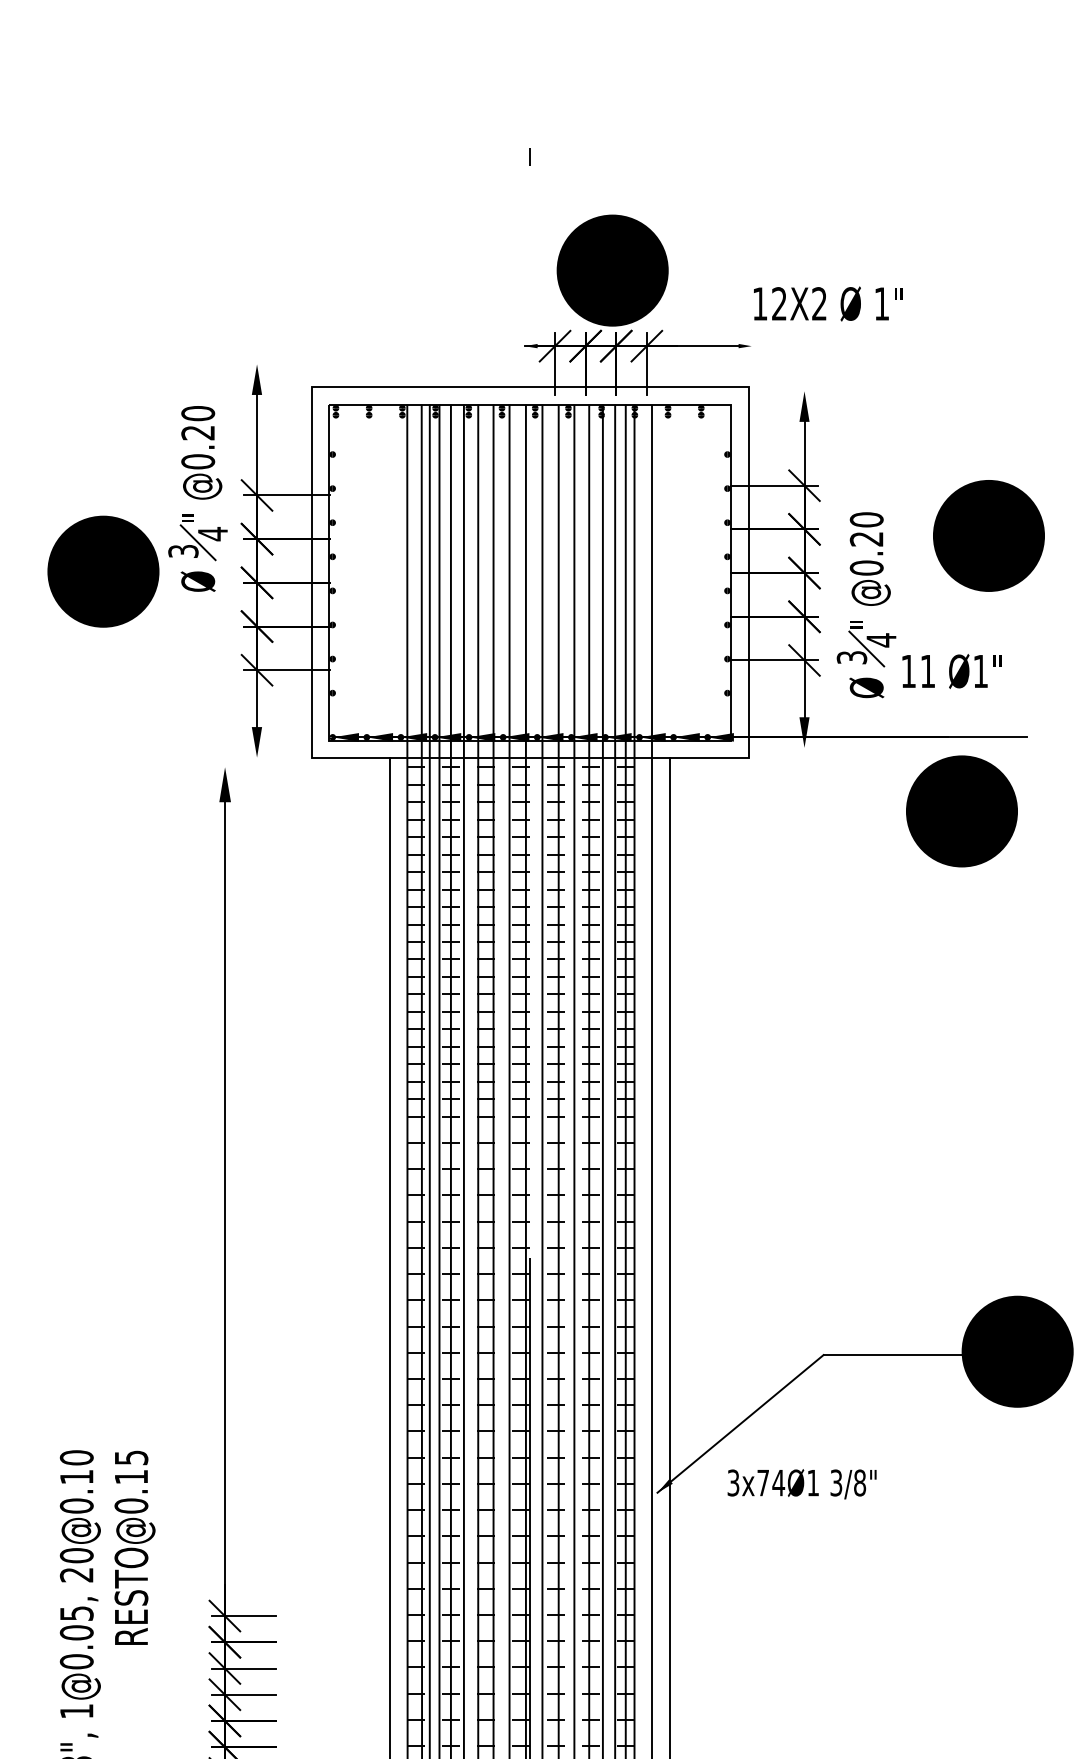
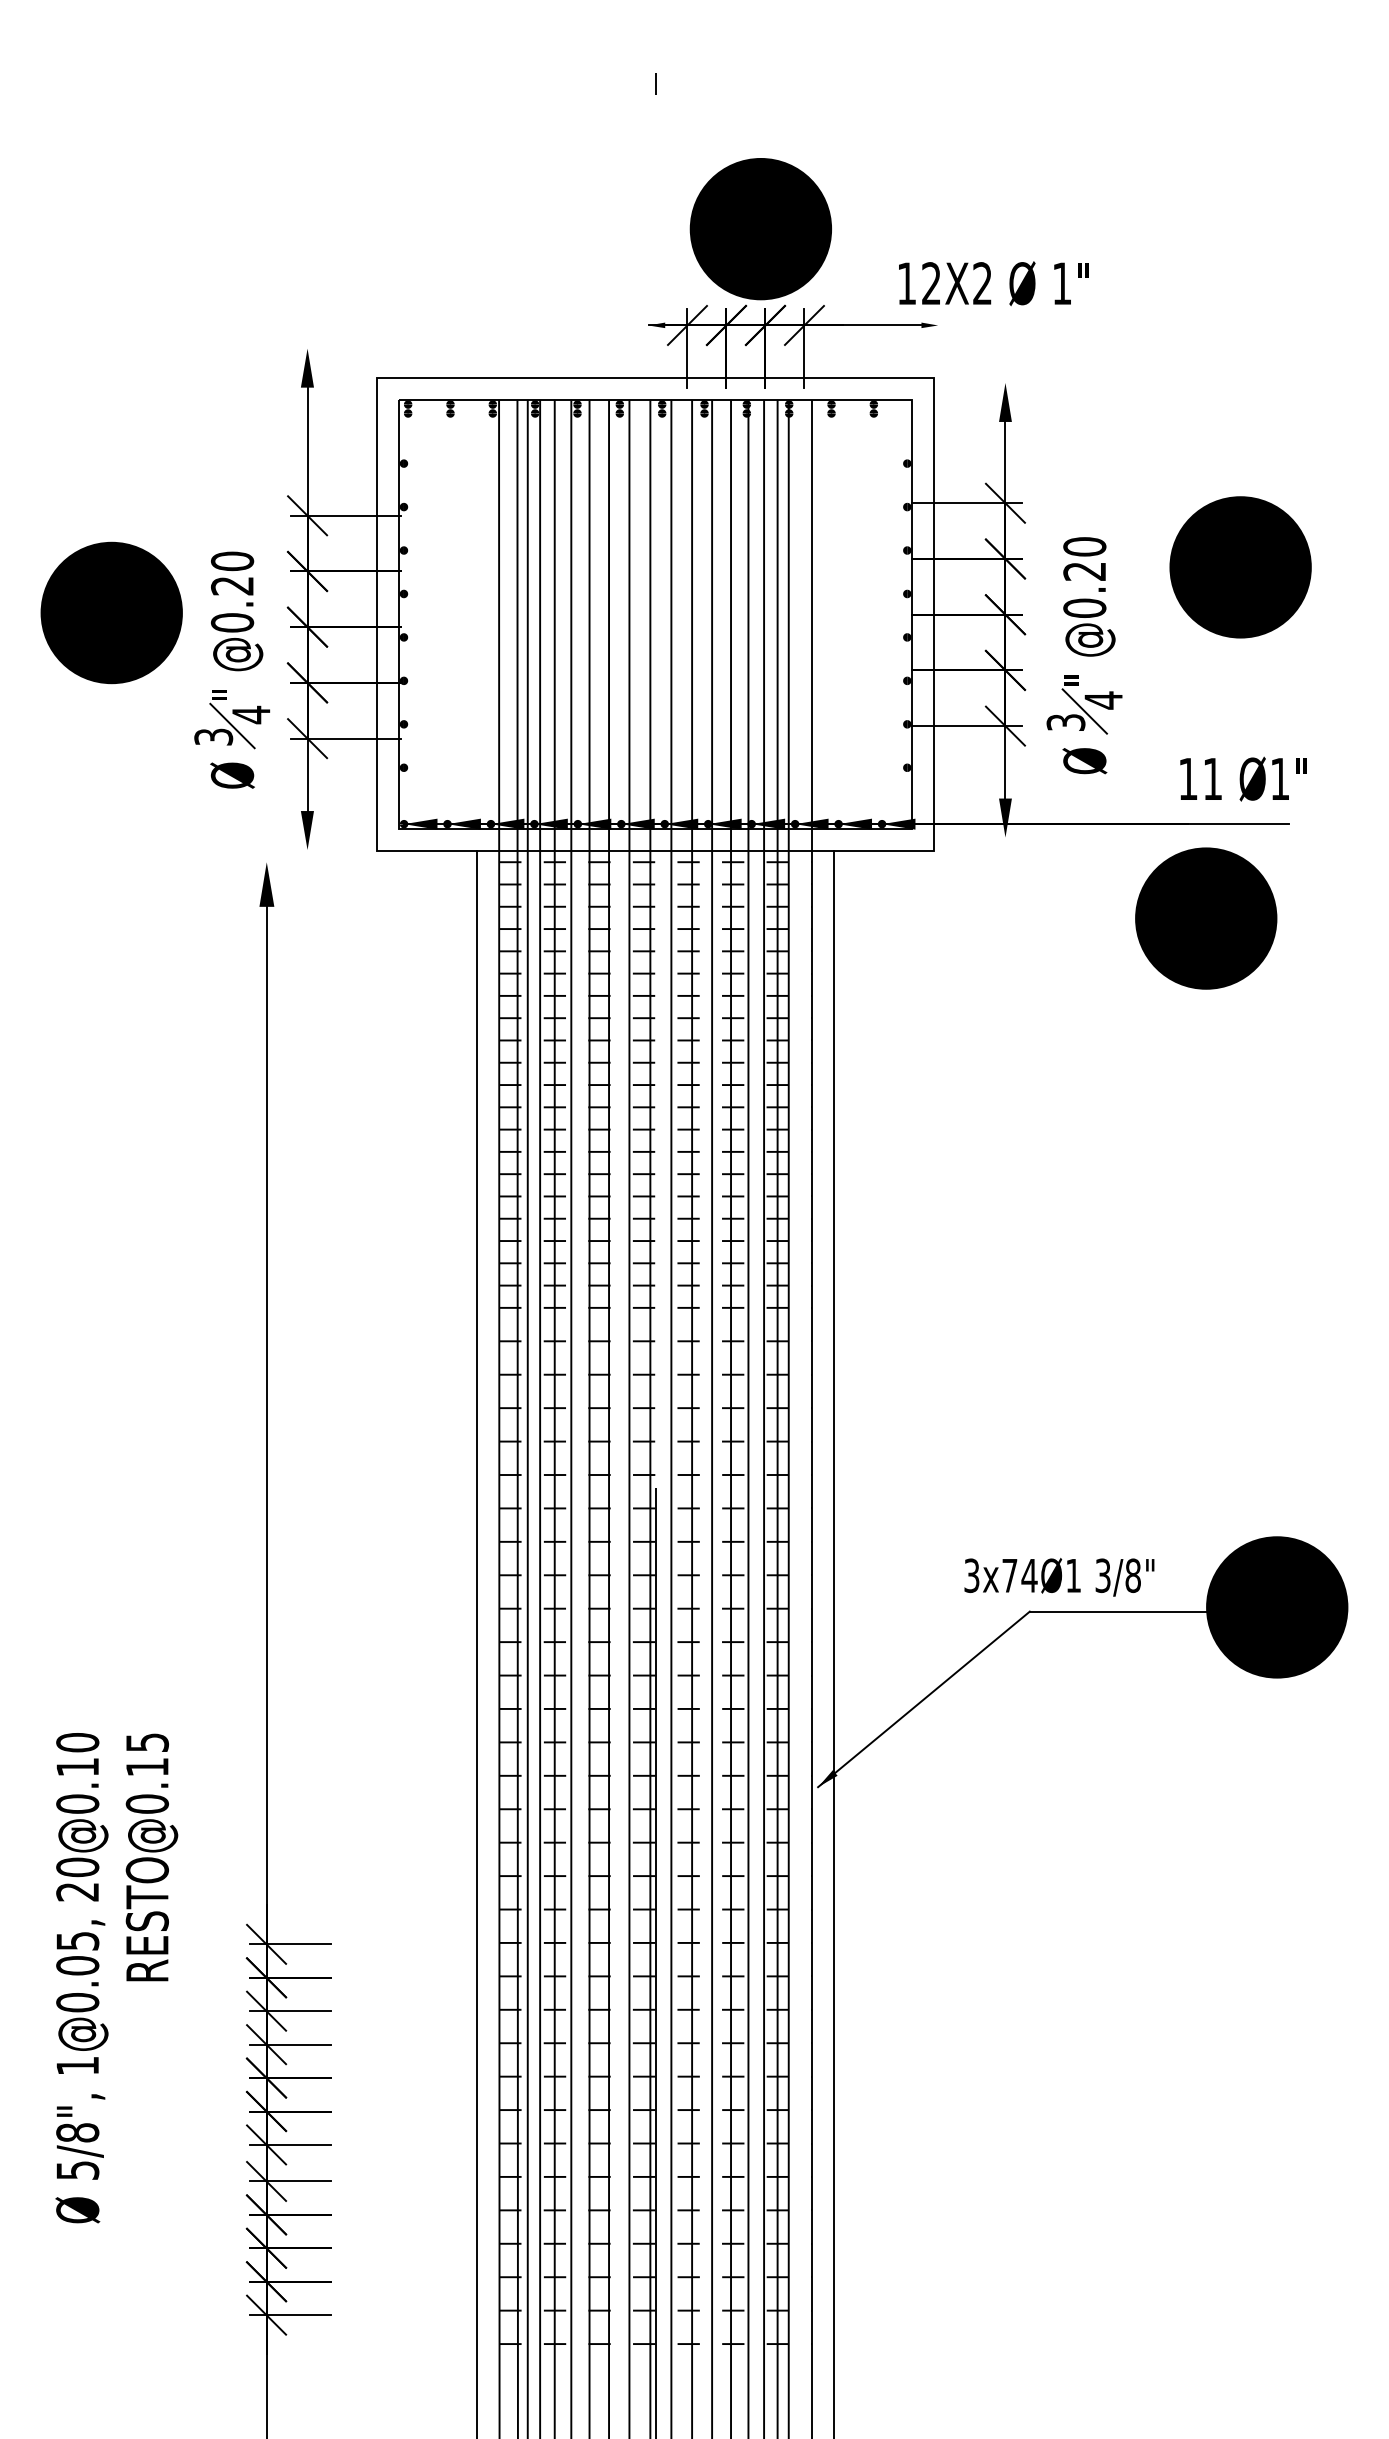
text: (828, 303) -> (993, 283), moved
part: (198, 498) -> (232, 669), moved
text: (951, 670) -> (1243, 778), moved
text: (802, 1484) -> (1059, 1577), moved

